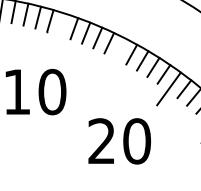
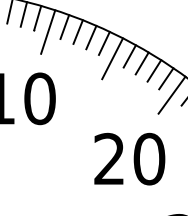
line: (59, 32) -> (47, 31), added
line: (116, 56) -> (112, 58), added
text: (119, 141) -> (129, 159), moved

